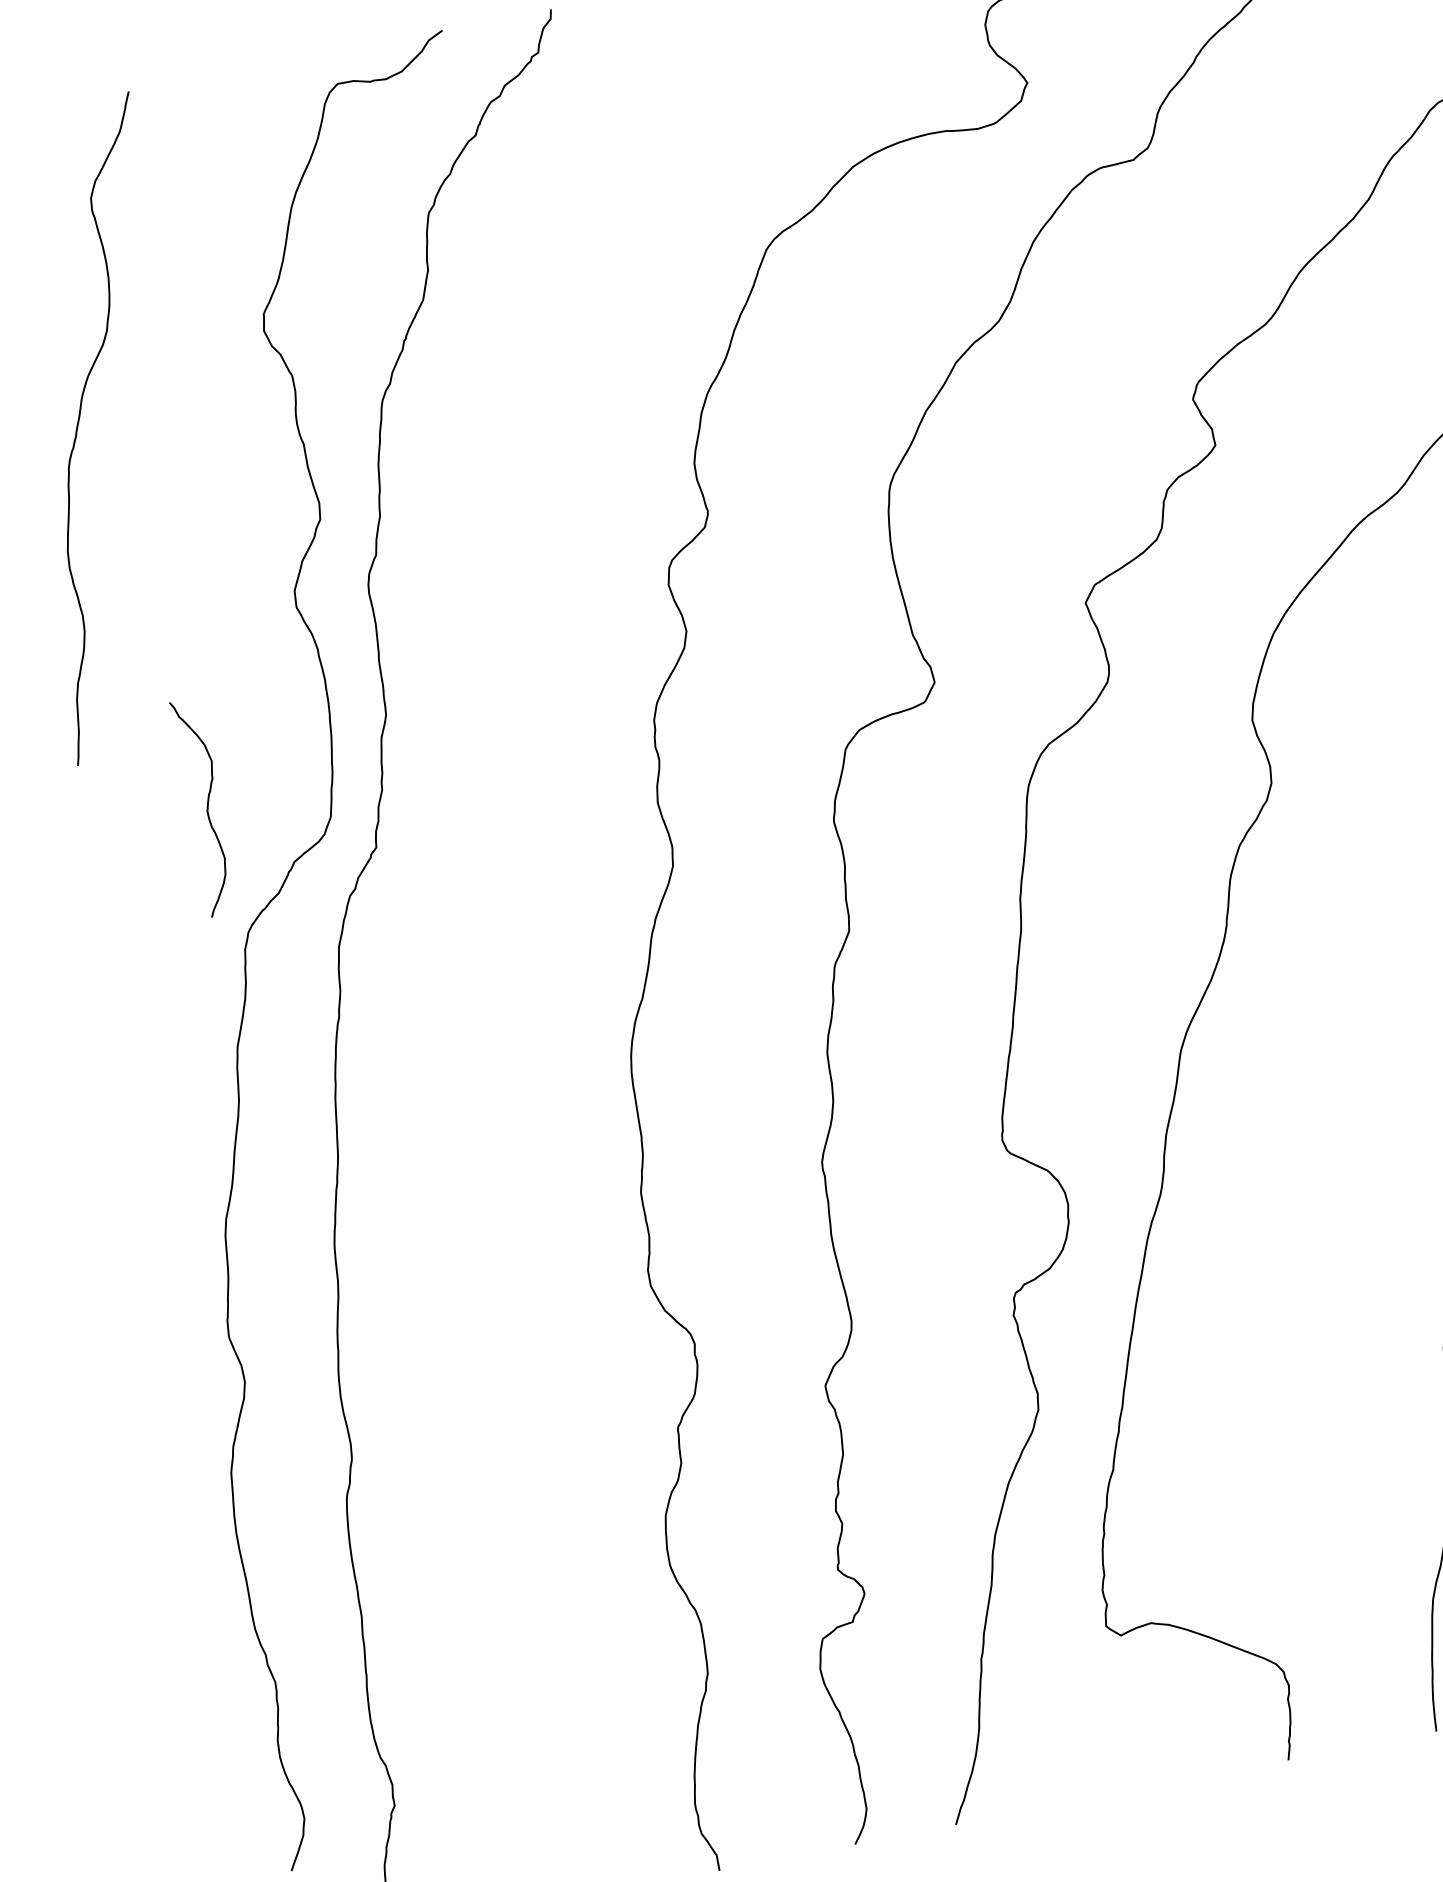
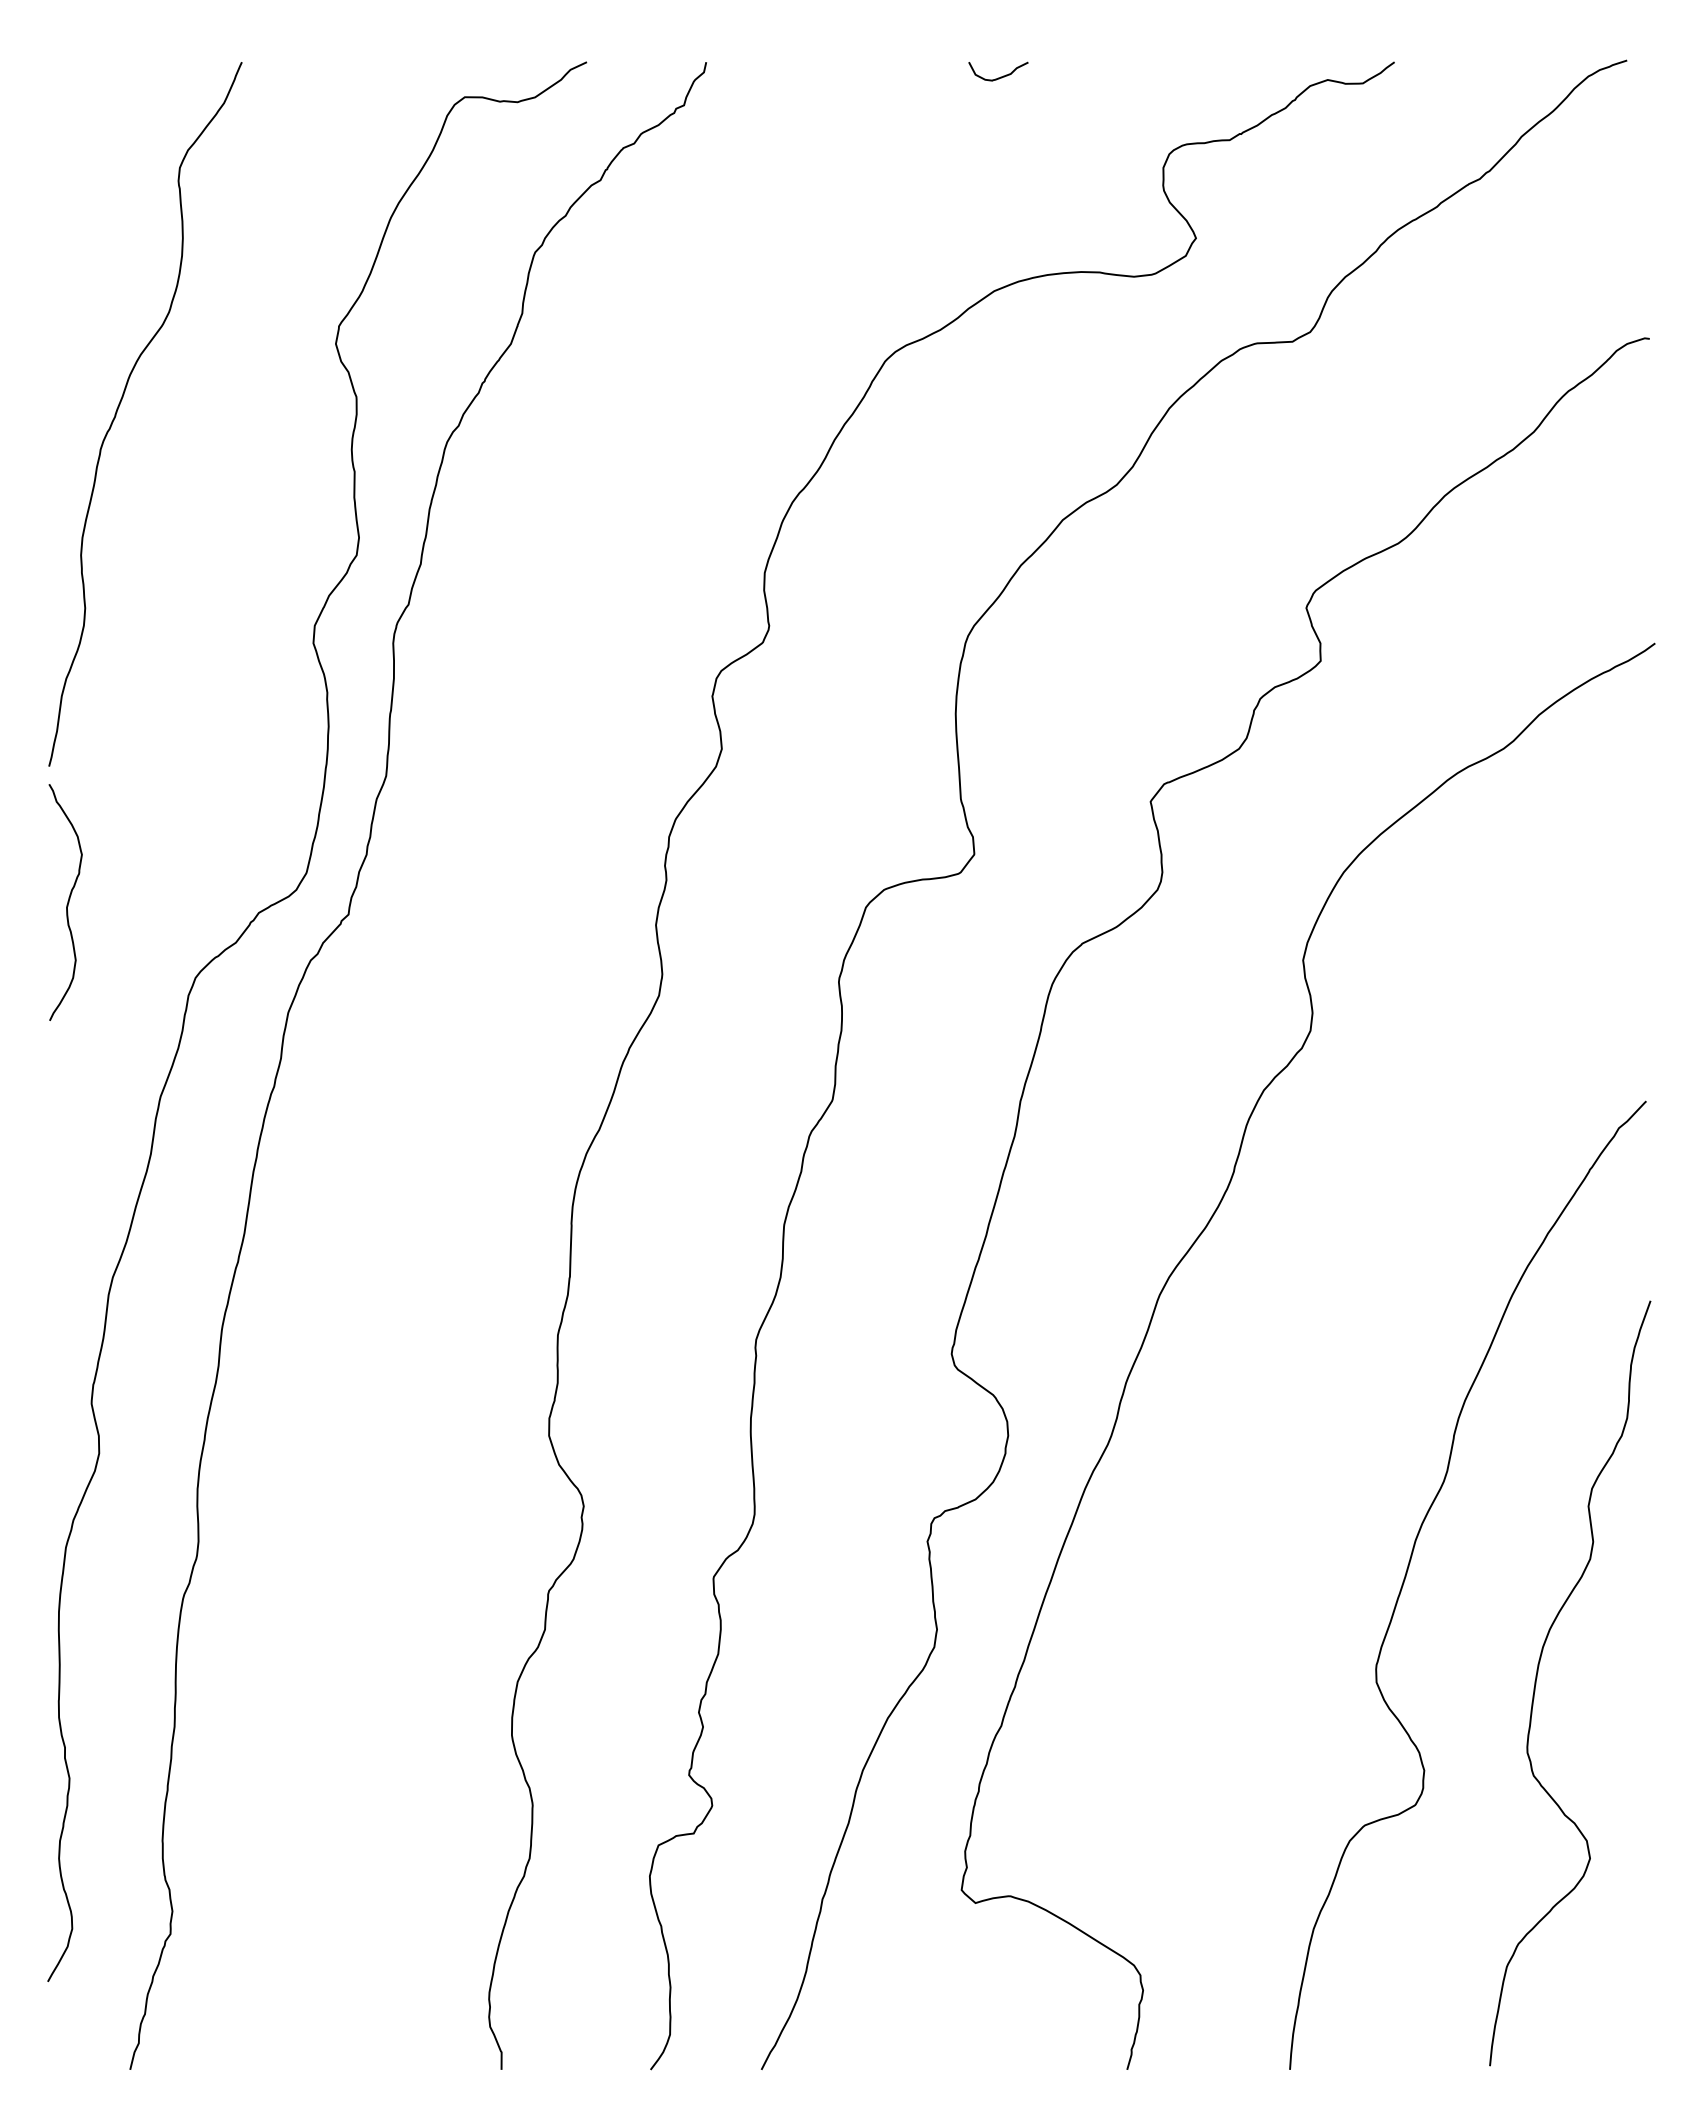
curve: (207, 806) -> (67, 902), moved

